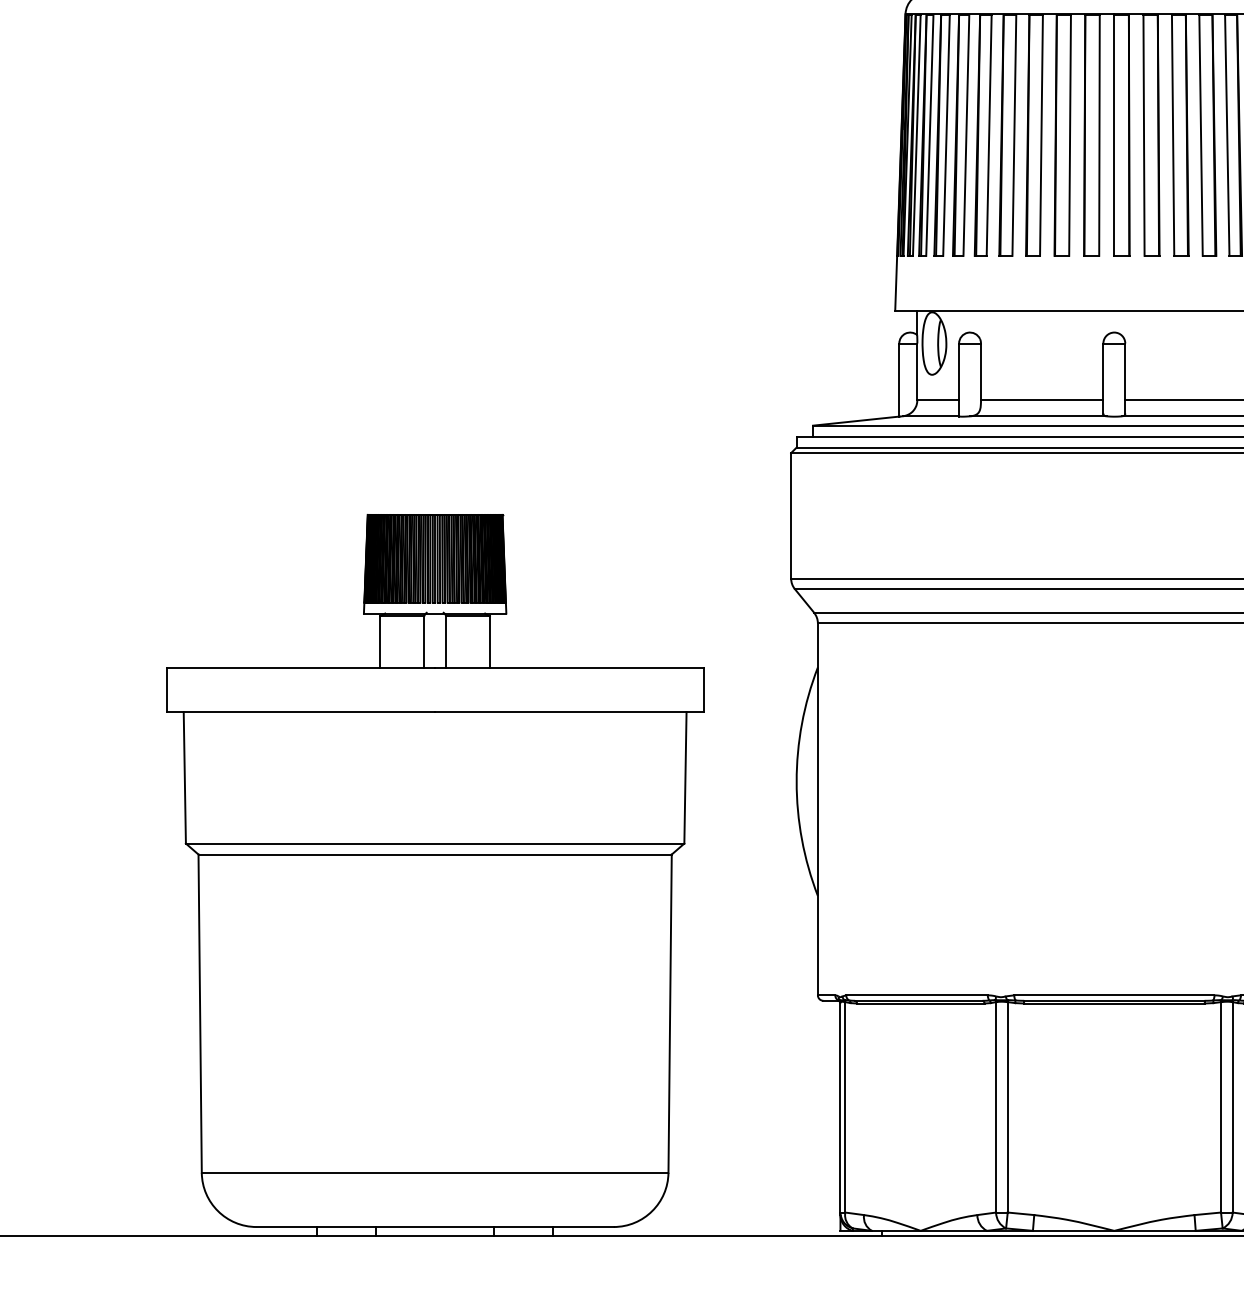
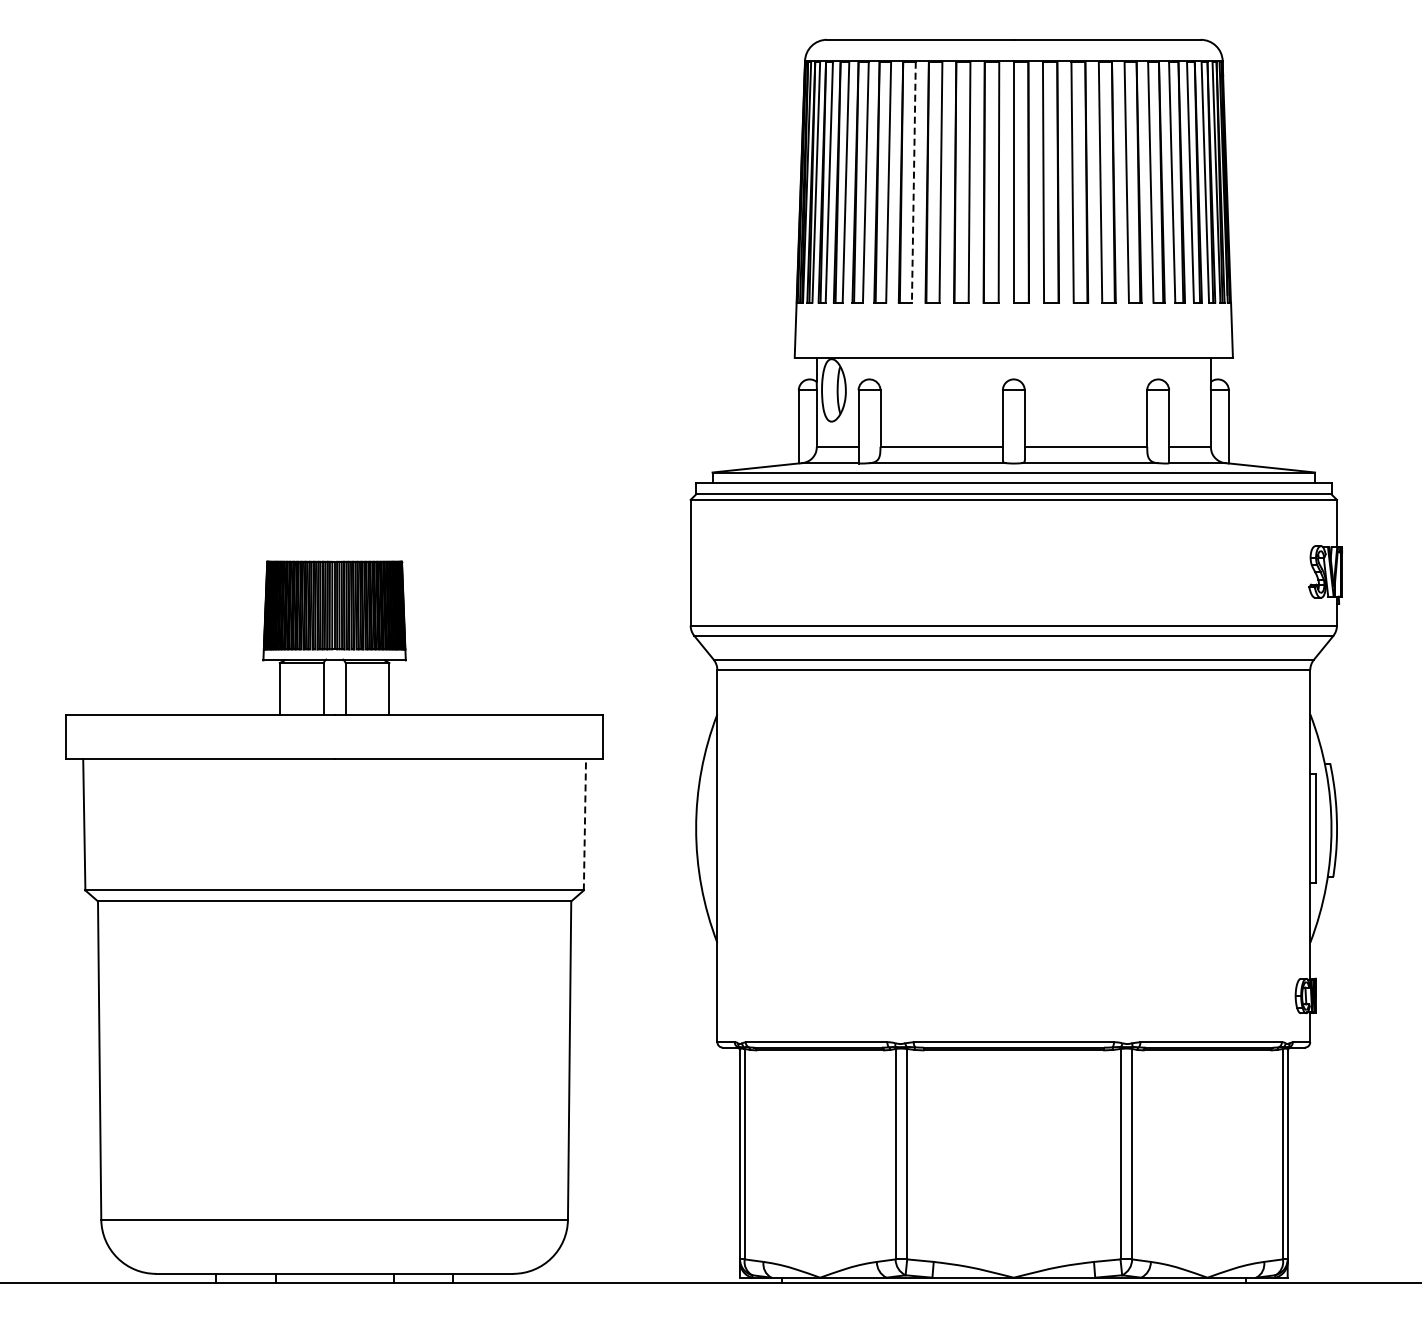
line: (1014, 135) -> (913, 182), solid -> dashed
line: (685, 777) -> (584, 824), solid -> dashed

